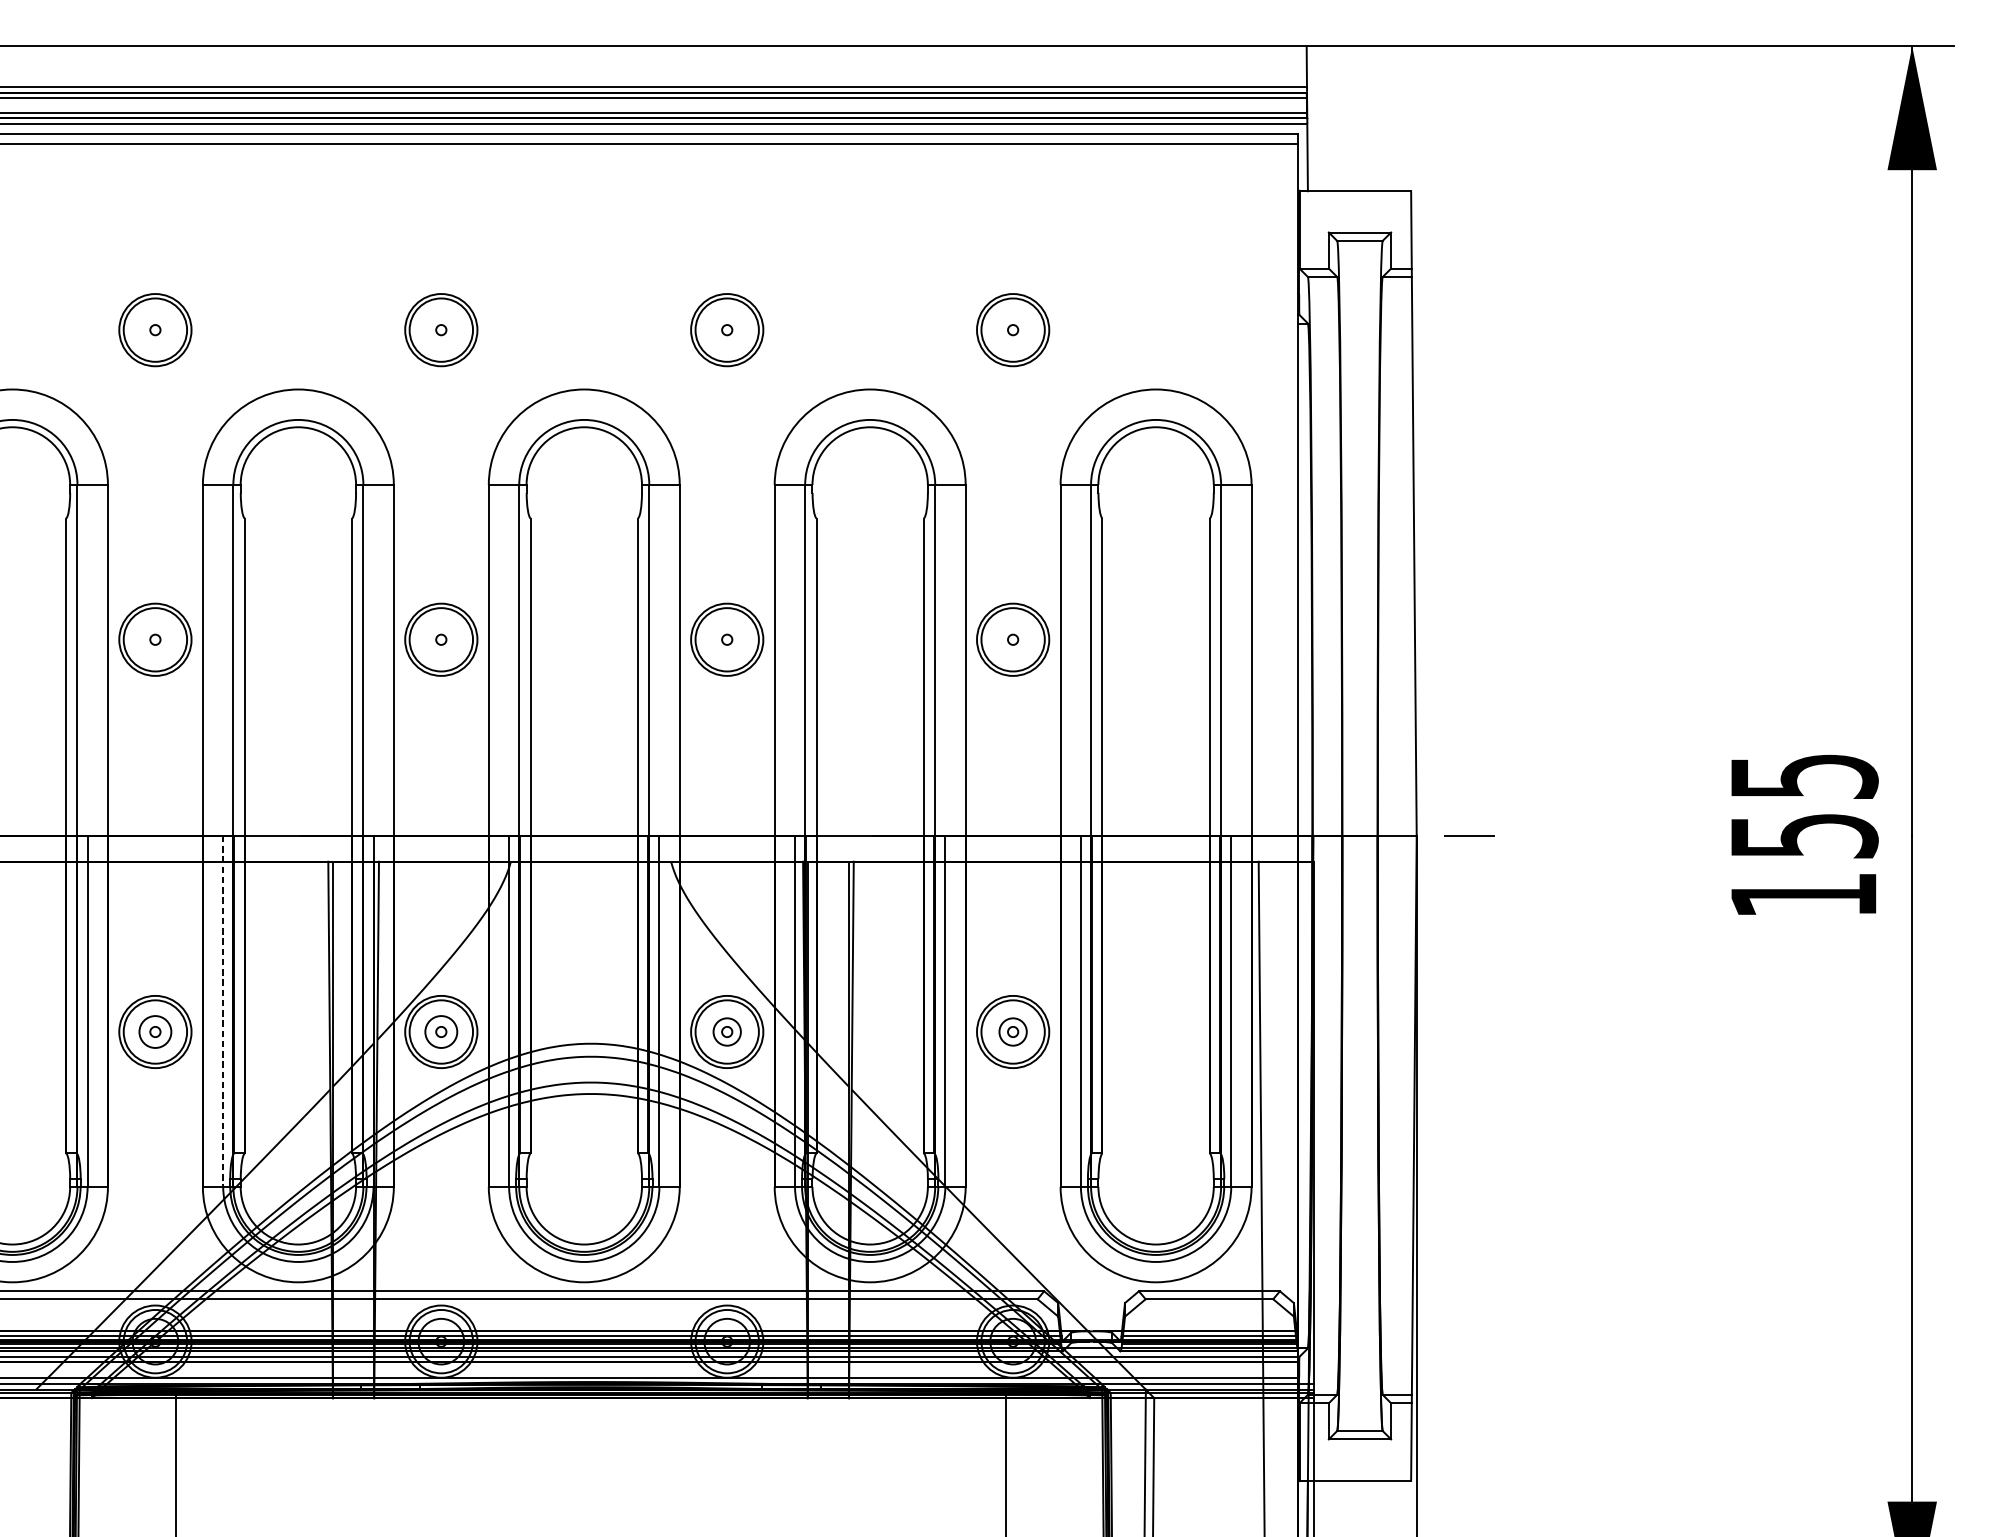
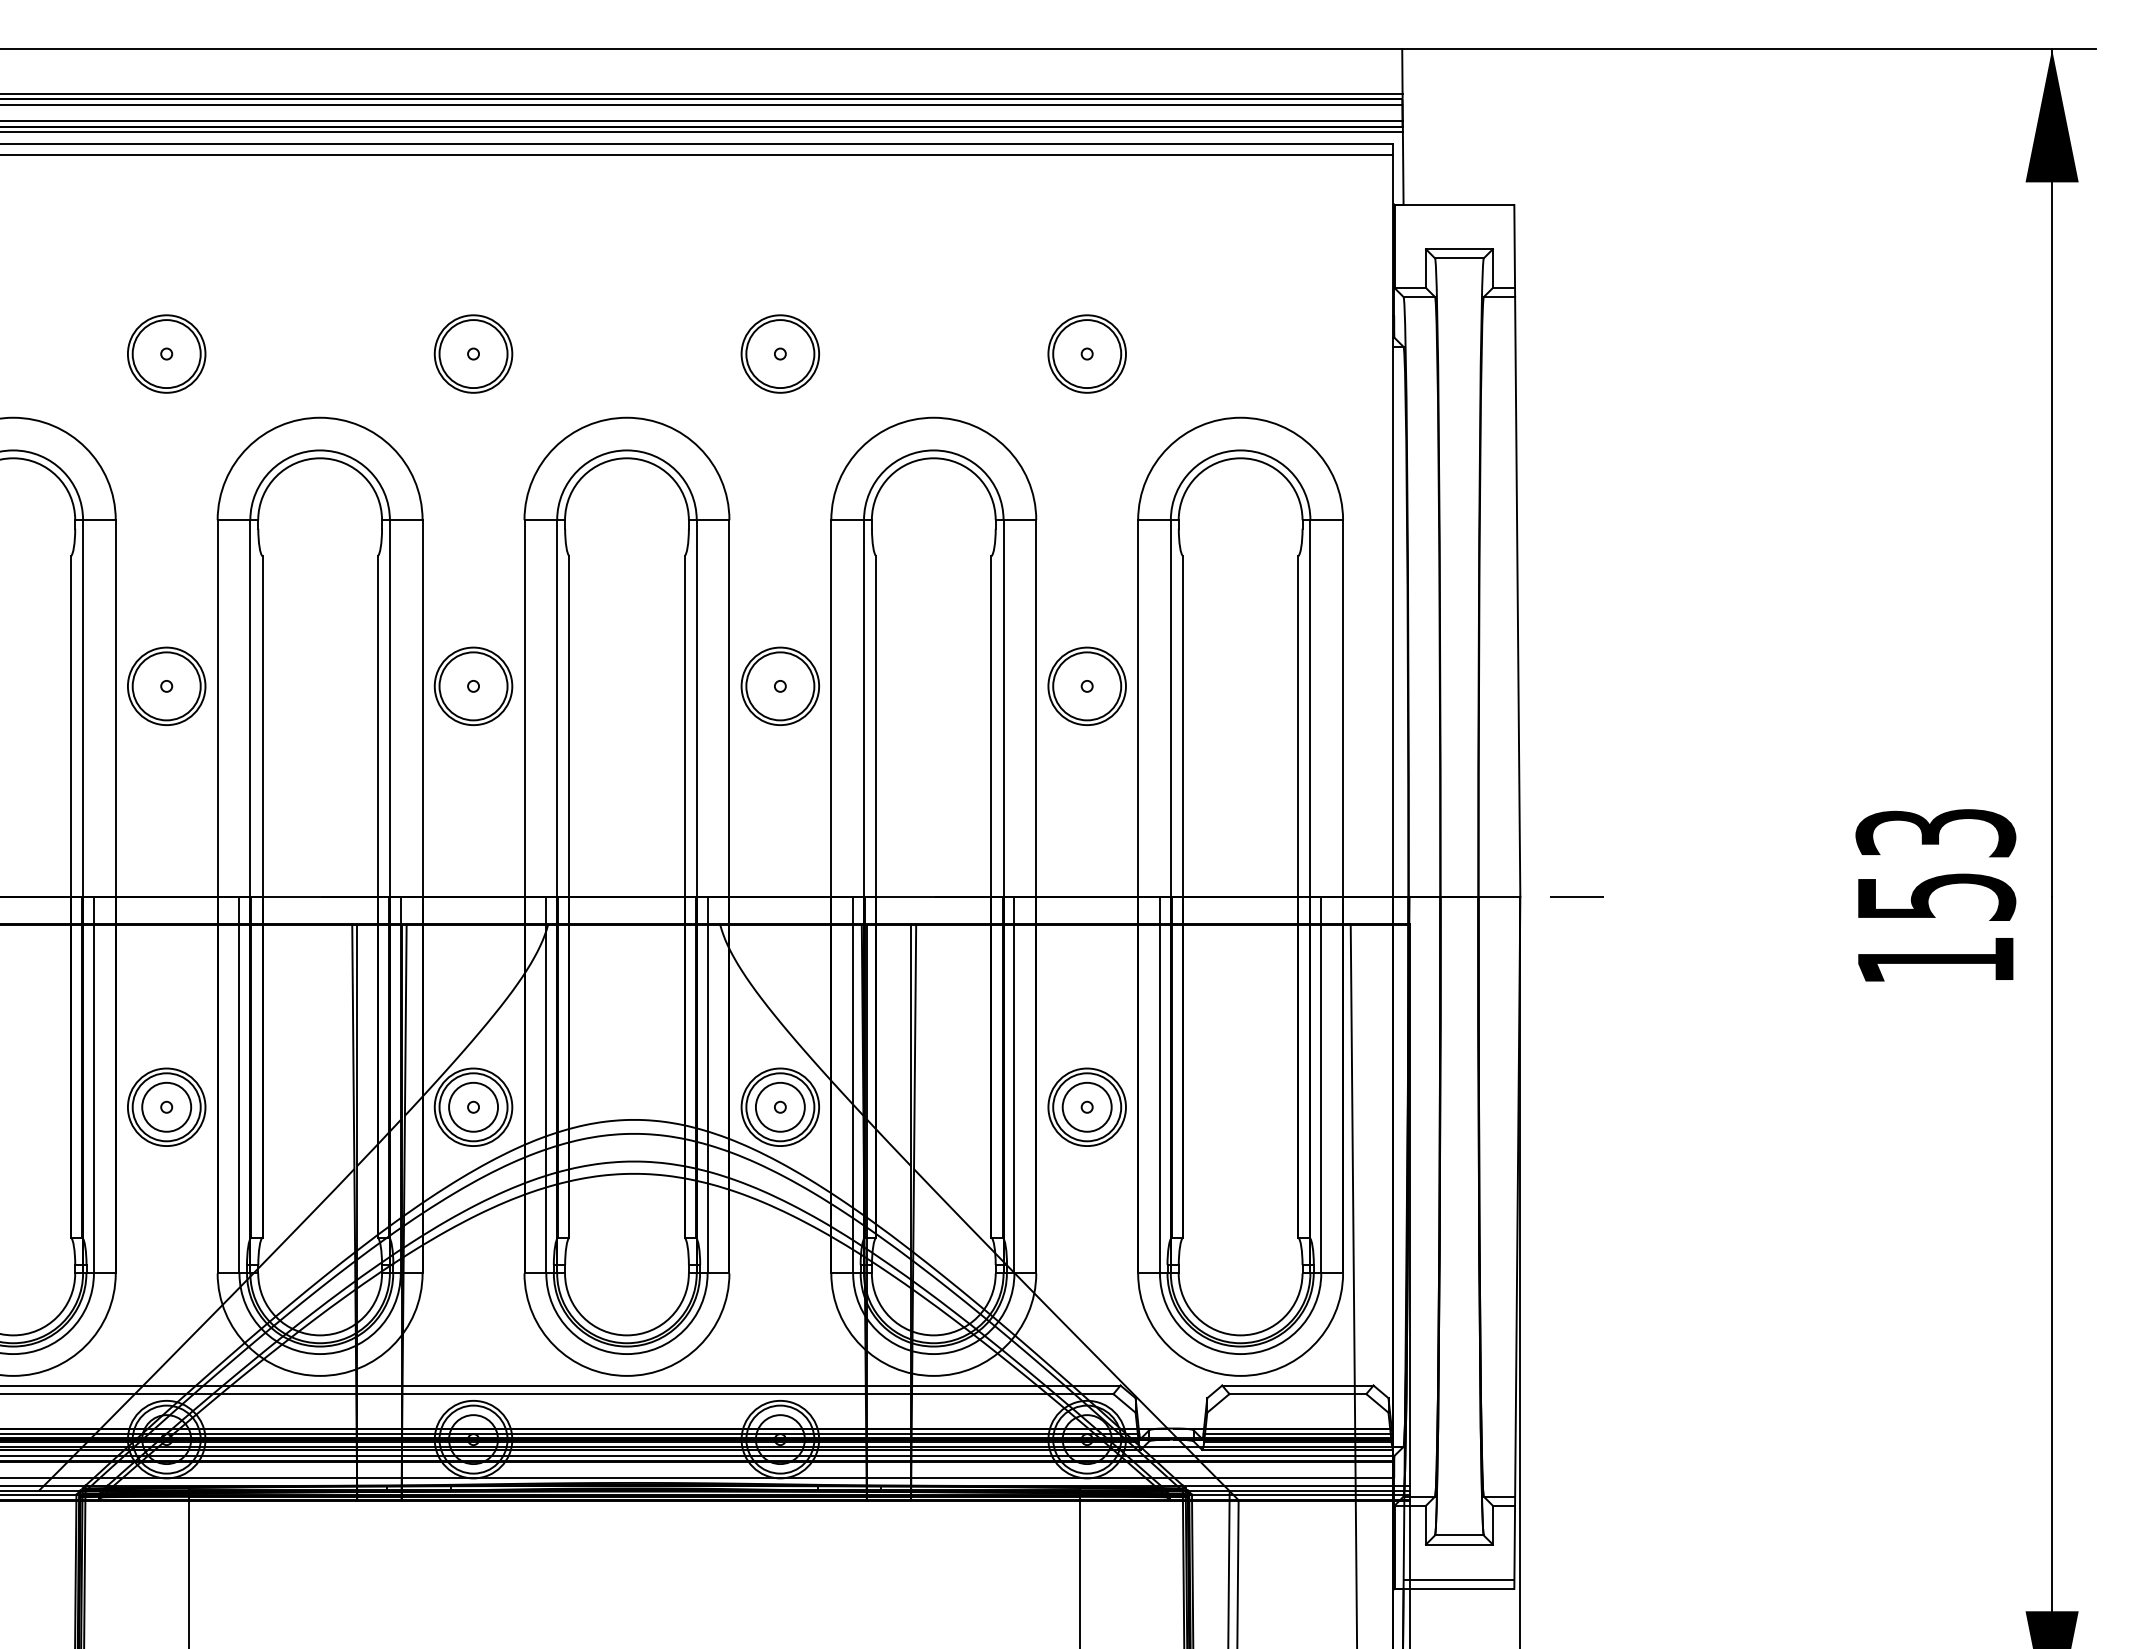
text: (1803, 776) -> (1935, 833), 155 -> 153
line: (223, 1011) -> (239, 1085), dashed -> solid
circle: (155, 1031) -> (166, 1106), size x1.43
circle: (441, 1031) -> (473, 1106), size x1.43
circle: (726, 1031) -> (779, 1106), size x1.67
circle: (1012, 1031) -> (1086, 1106), size x1.67
line: (1359, 1472) -> (1458, 1579), added

